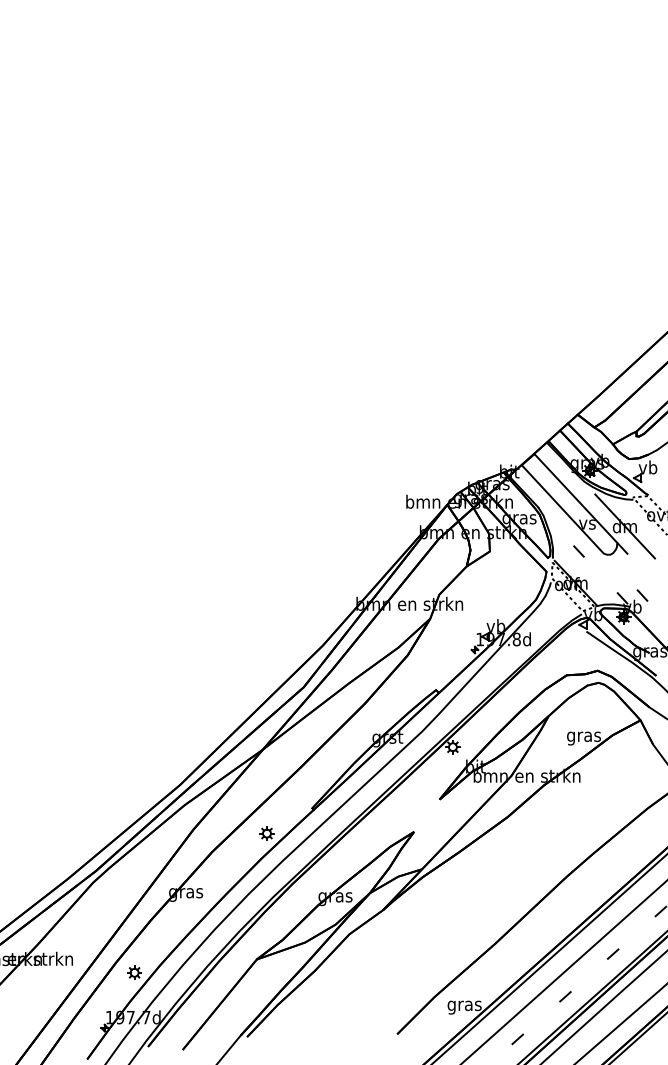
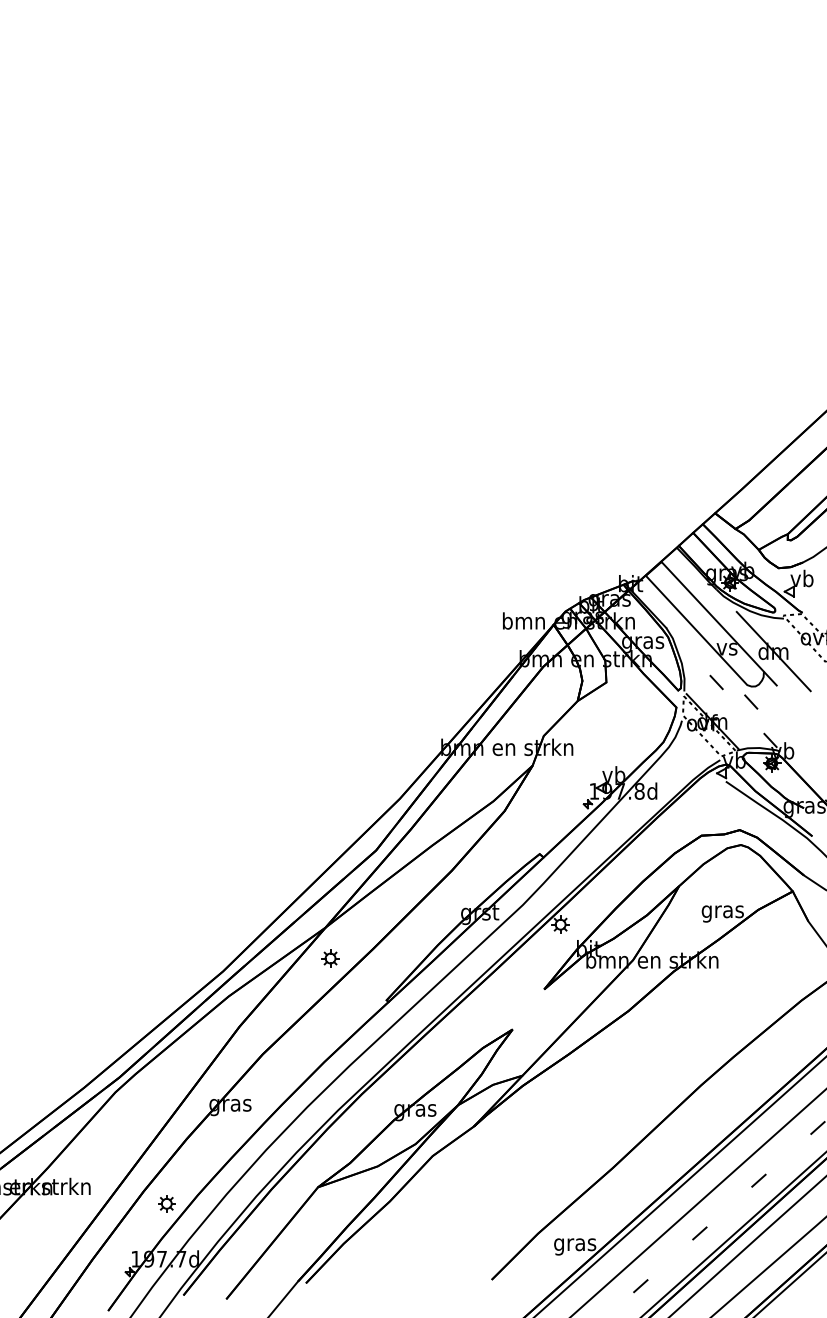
line: (642, 595) -> (751, 701), moved
part: (266, 833) -> (330, 958), moved

